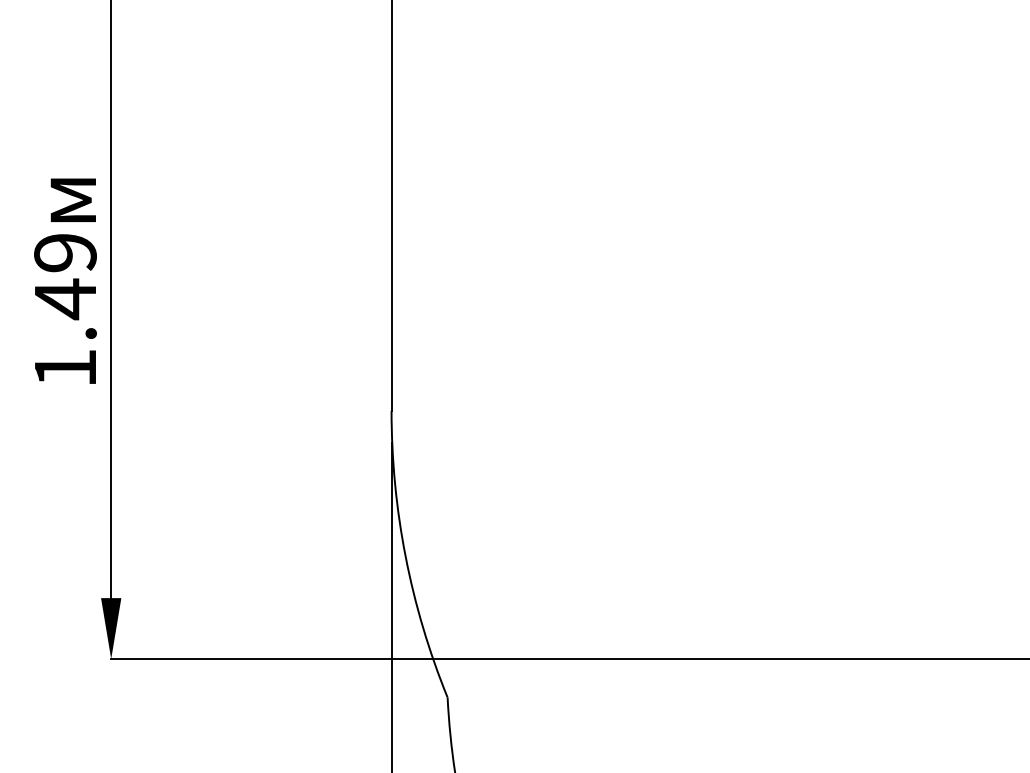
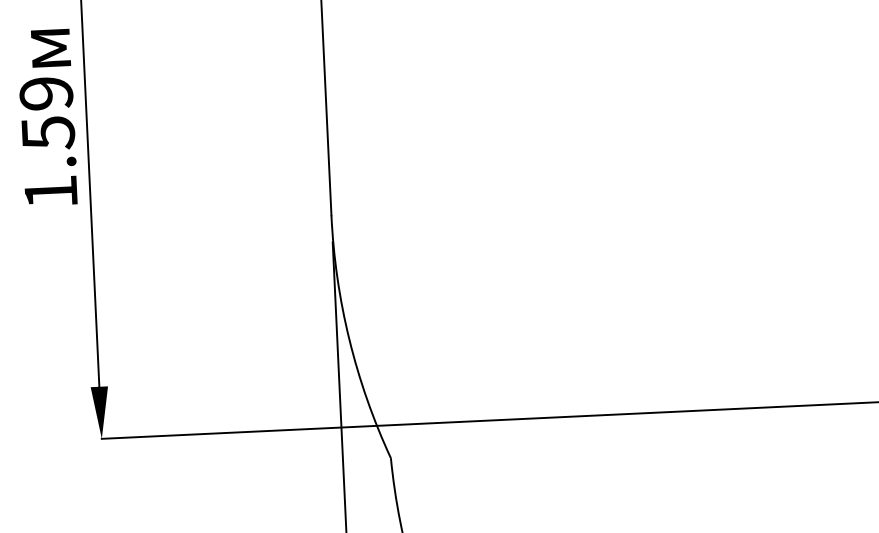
text: (65, 299) -> (48, 133), 1.49 -> 1.59

